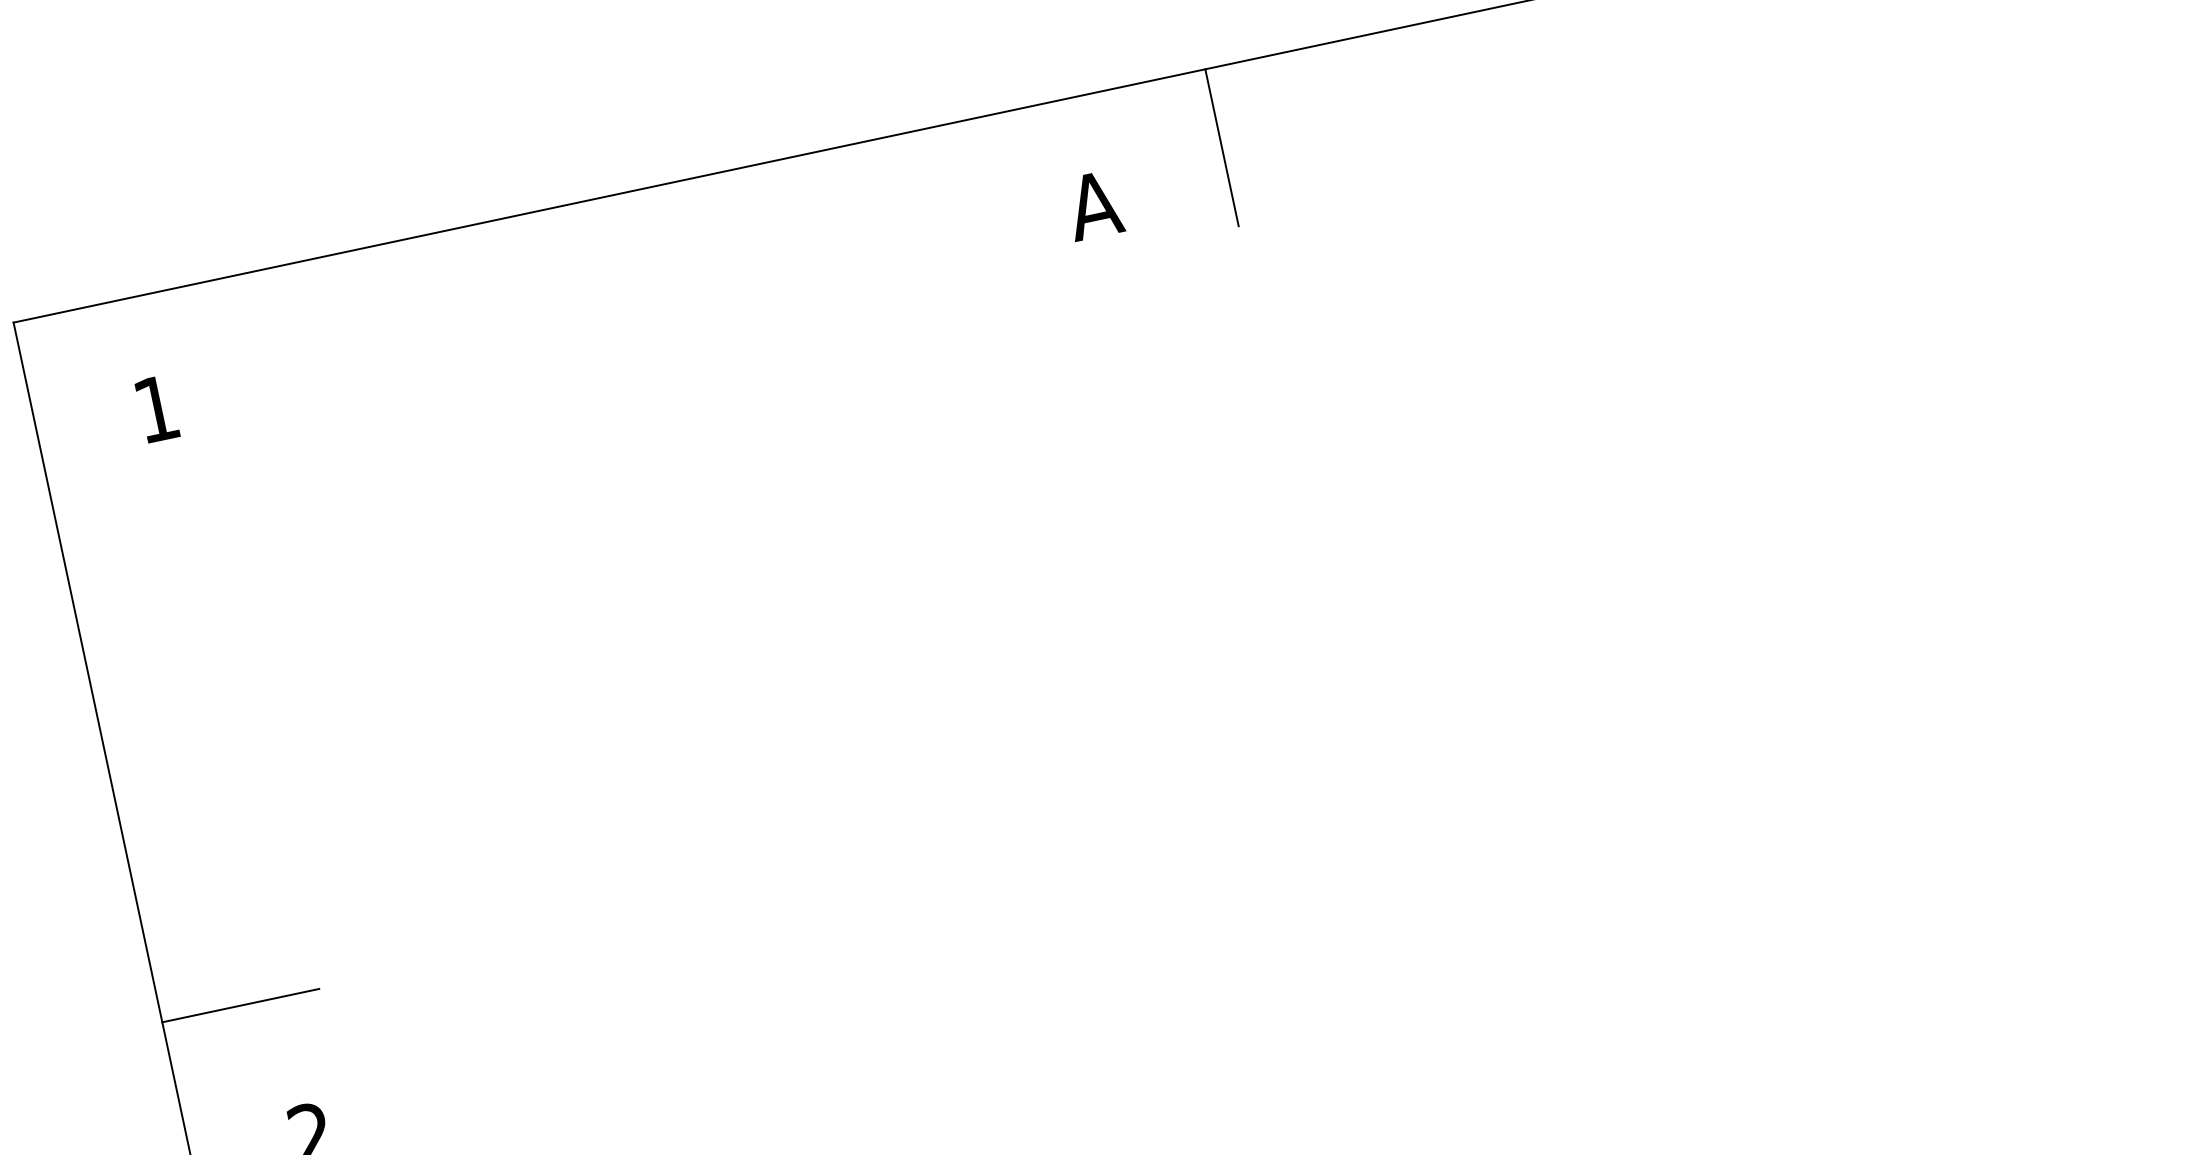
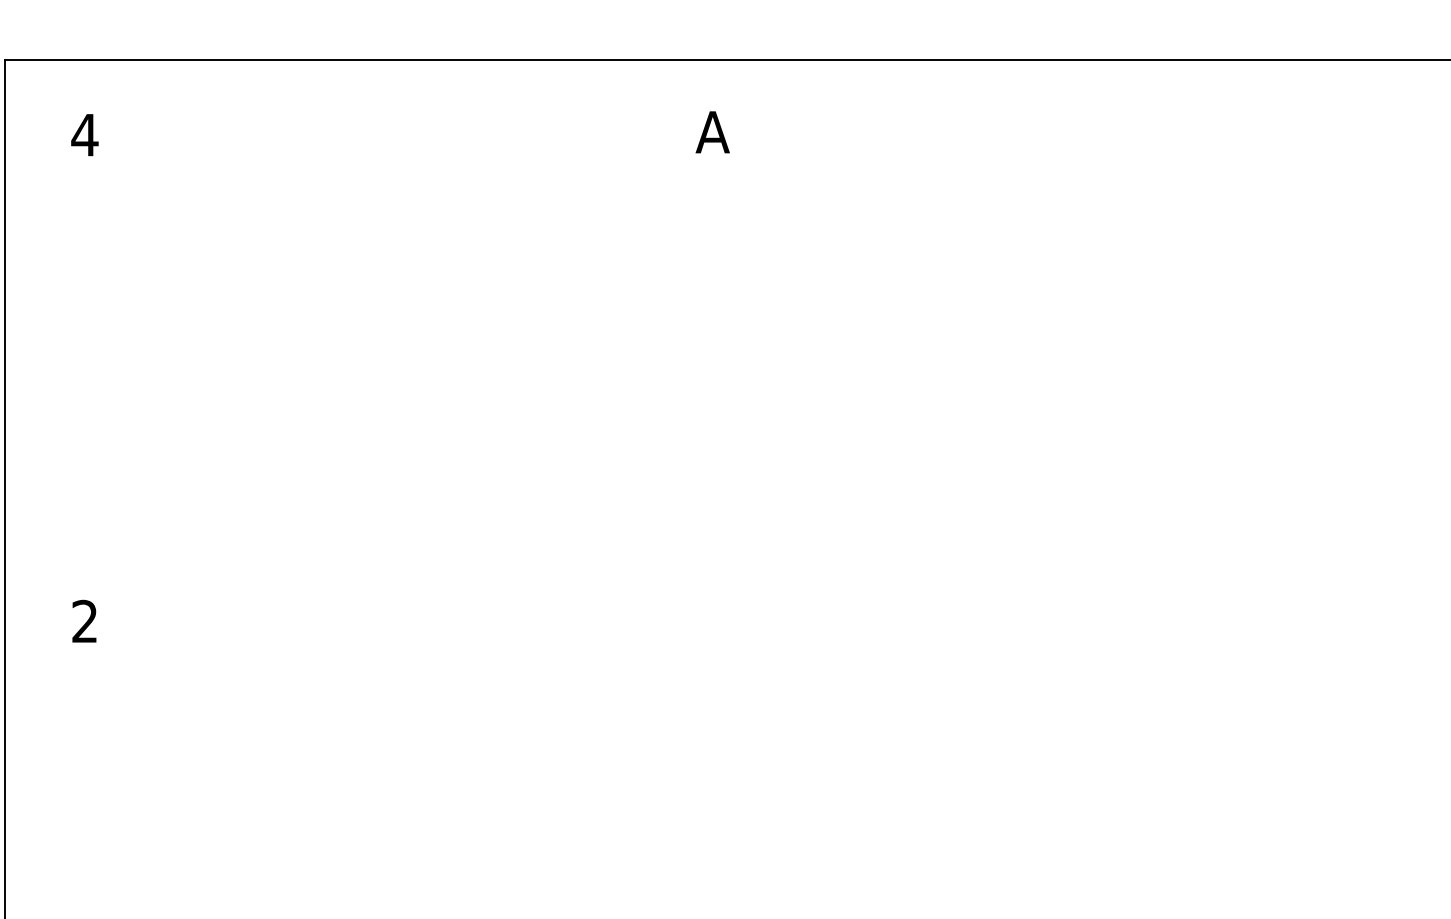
line: (1221, 147) -> (802, 112), removed
text: (155, 409) -> (84, 135), 1 -> 4
line: (240, 1005) -> (57, 528), removed

